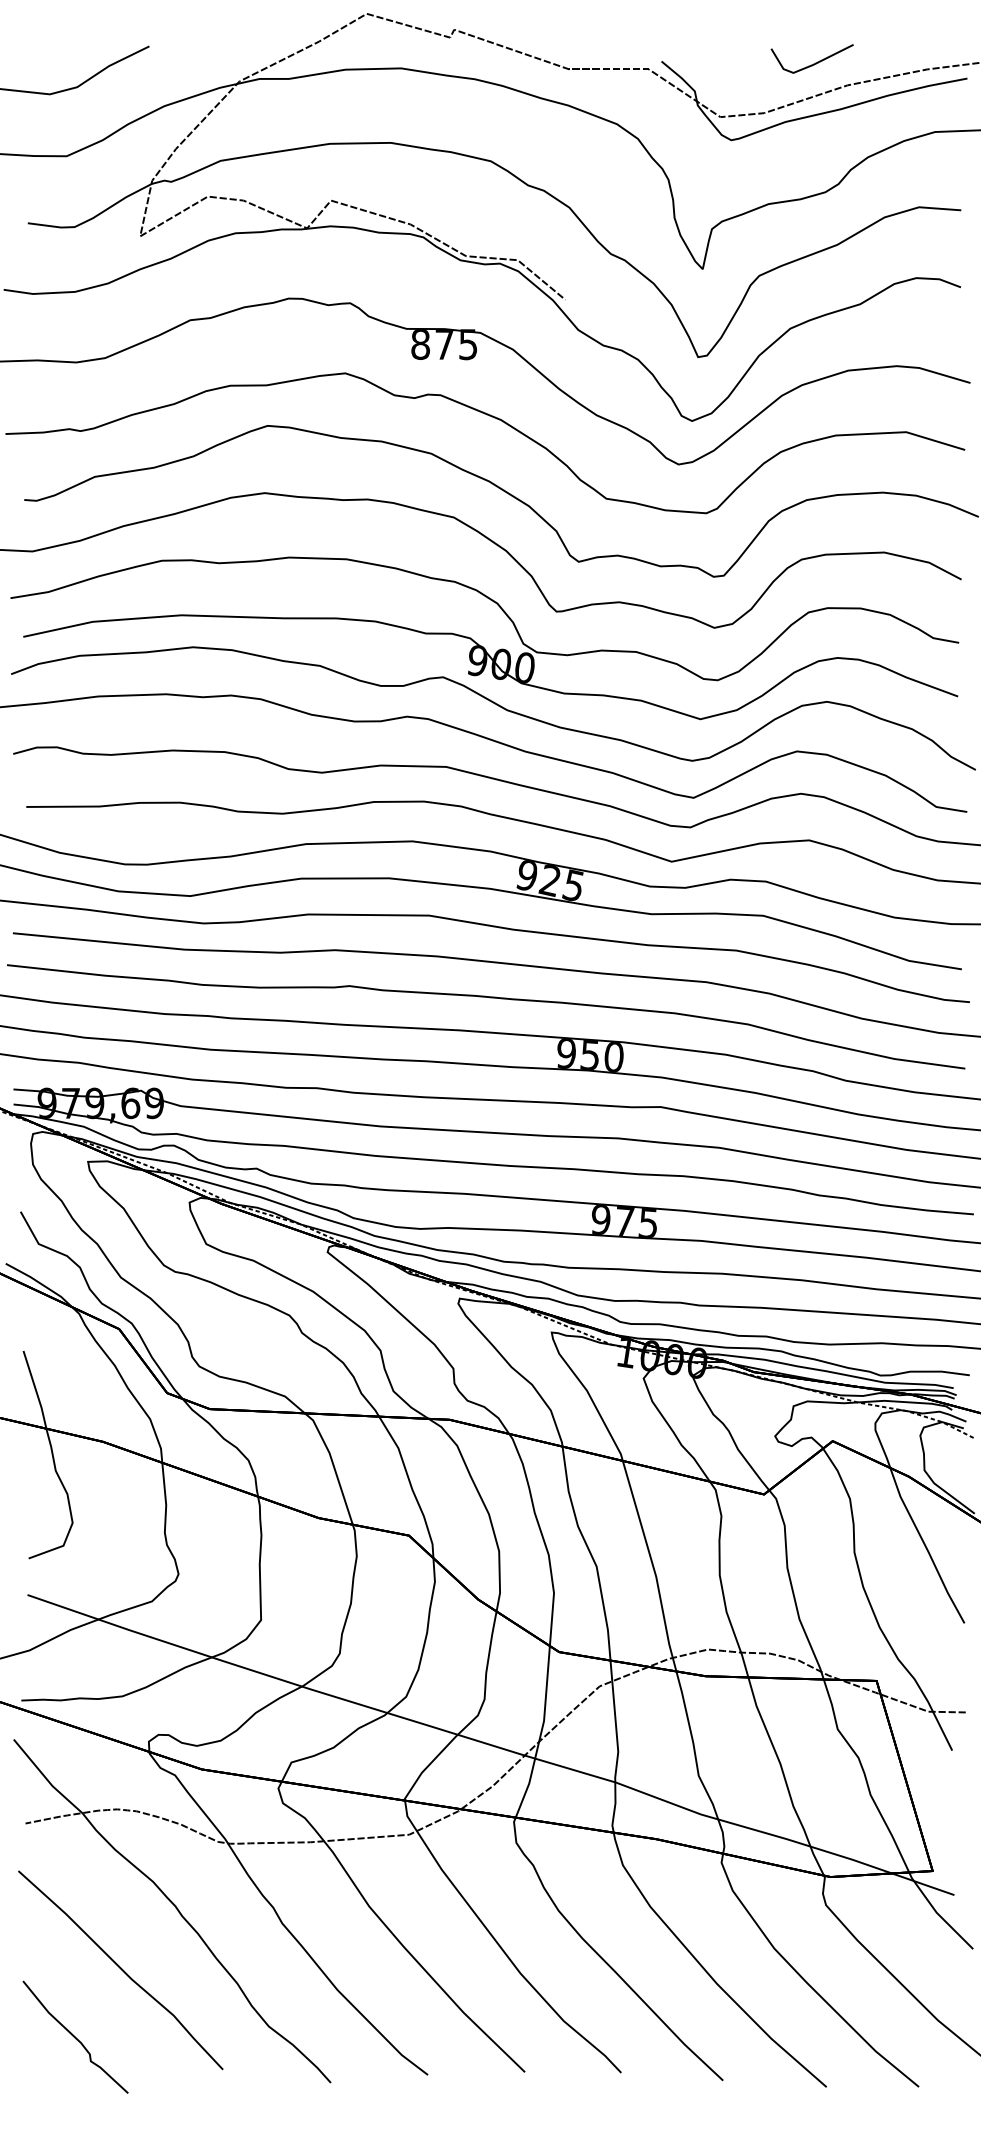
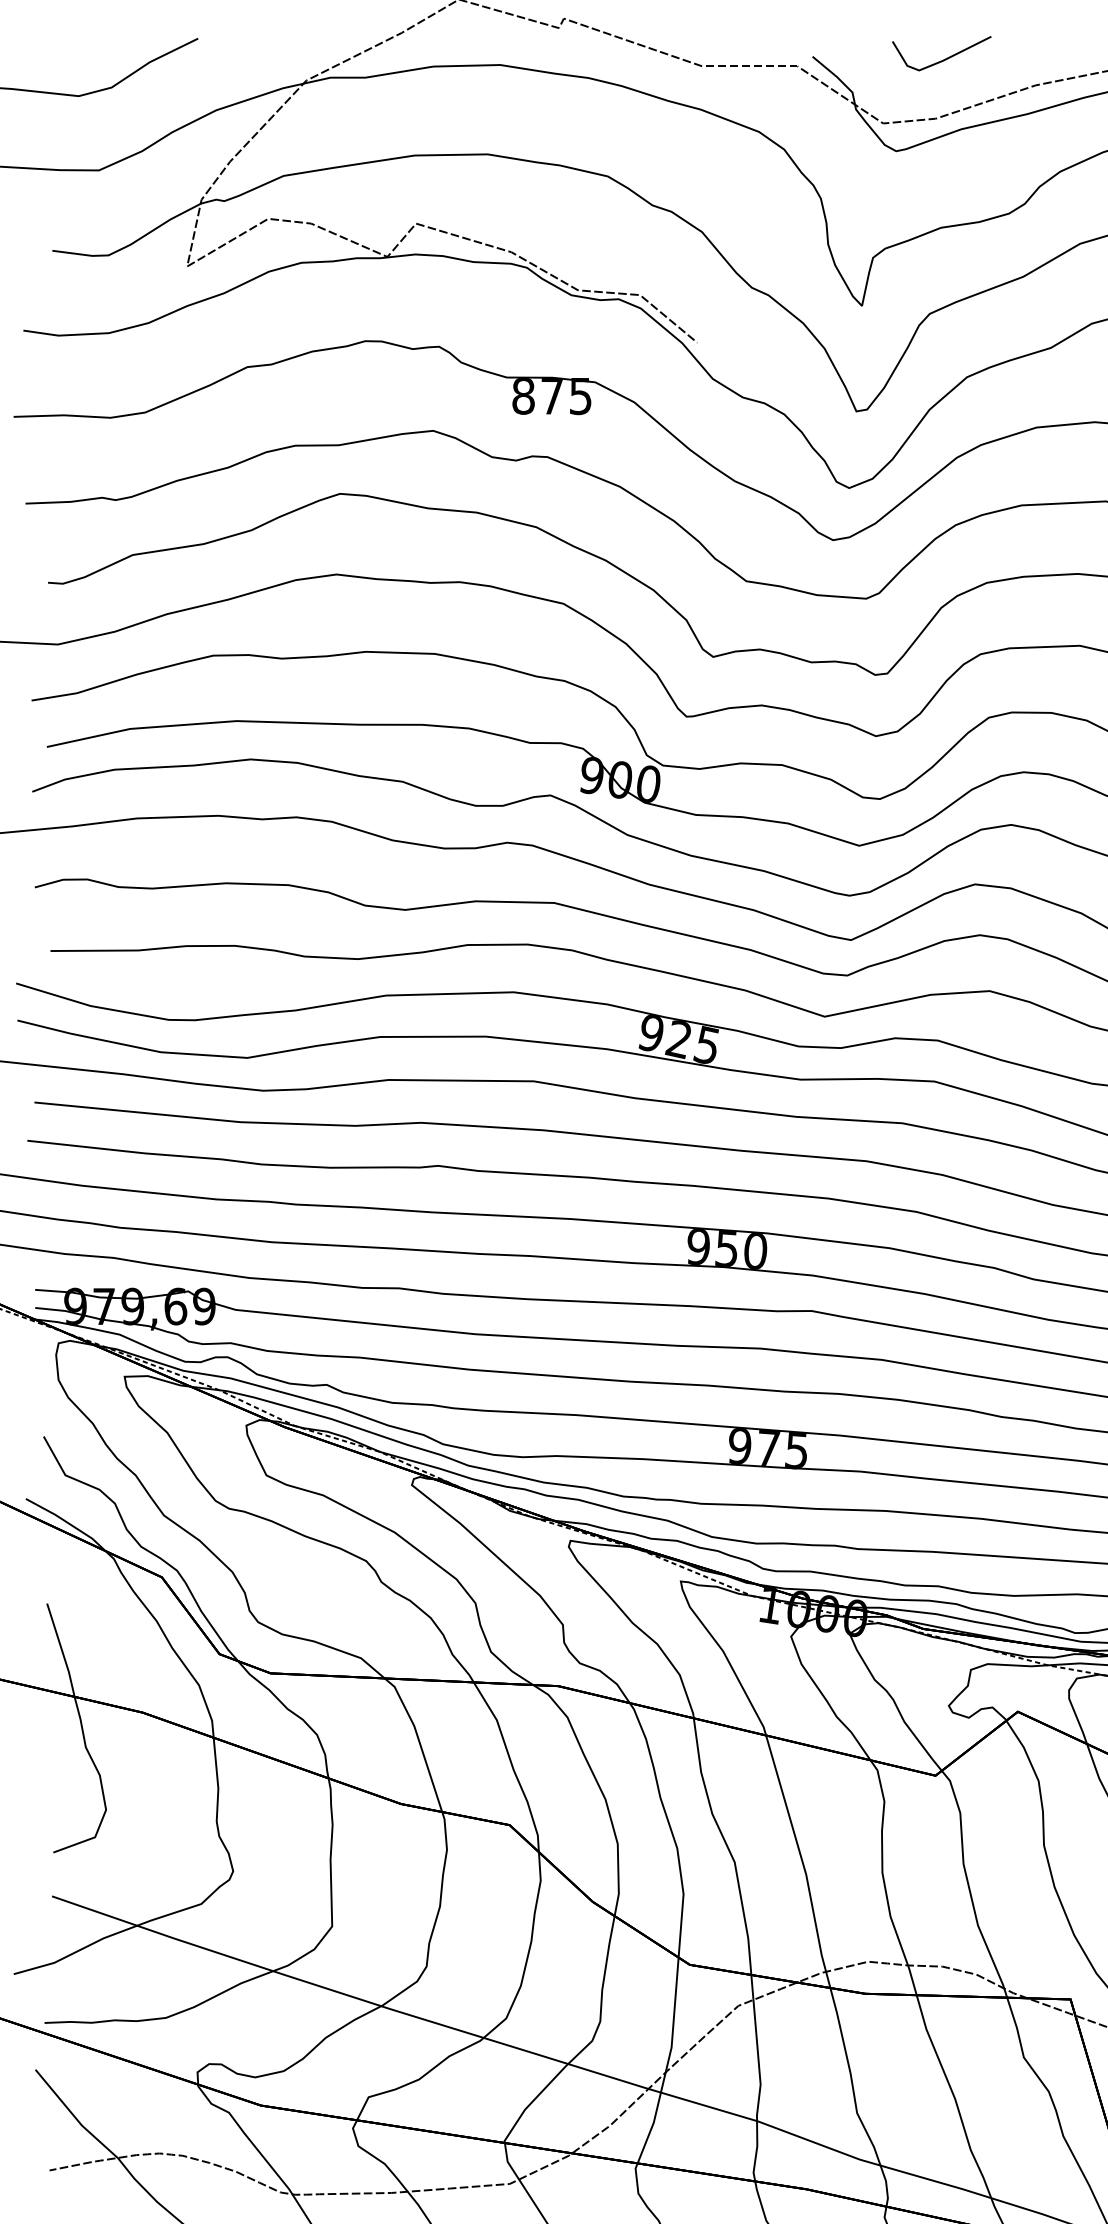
line: (813, 63) -> (943, 59), moved

